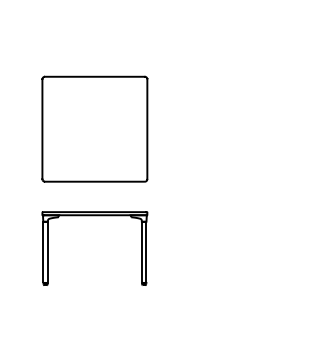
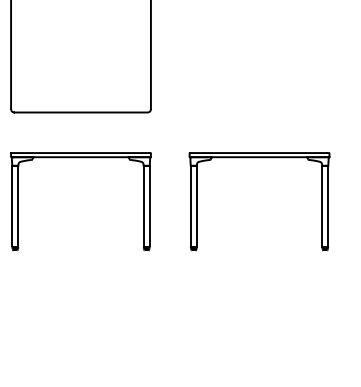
part: (228, 216) -> (259, 158), added

